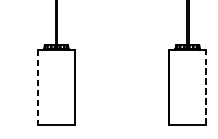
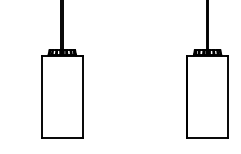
line: (205, 87) -> (227, 96), dashed -> solid
line: (38, 88) -> (42, 97), dashed -> solid

